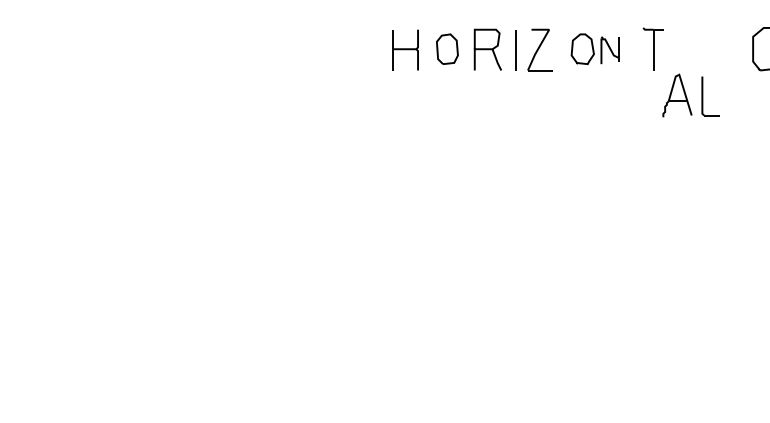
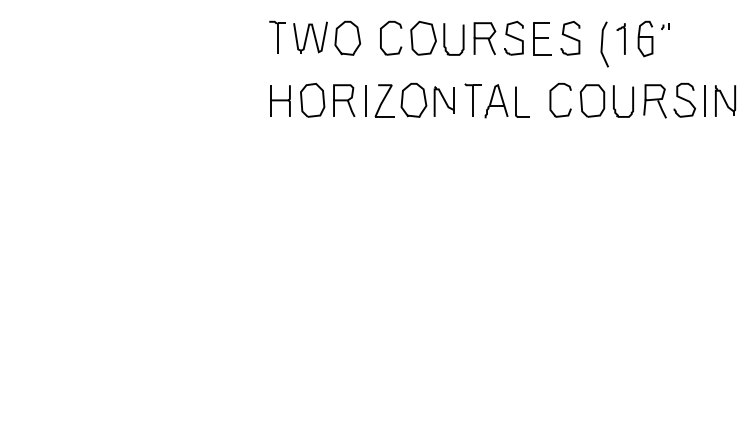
part: (447, 49) -> (312, 100), size x1.43
part: (594, 49) -> (427, 100), size x1.43
part: (690, 95) -> (506, 101), moved

